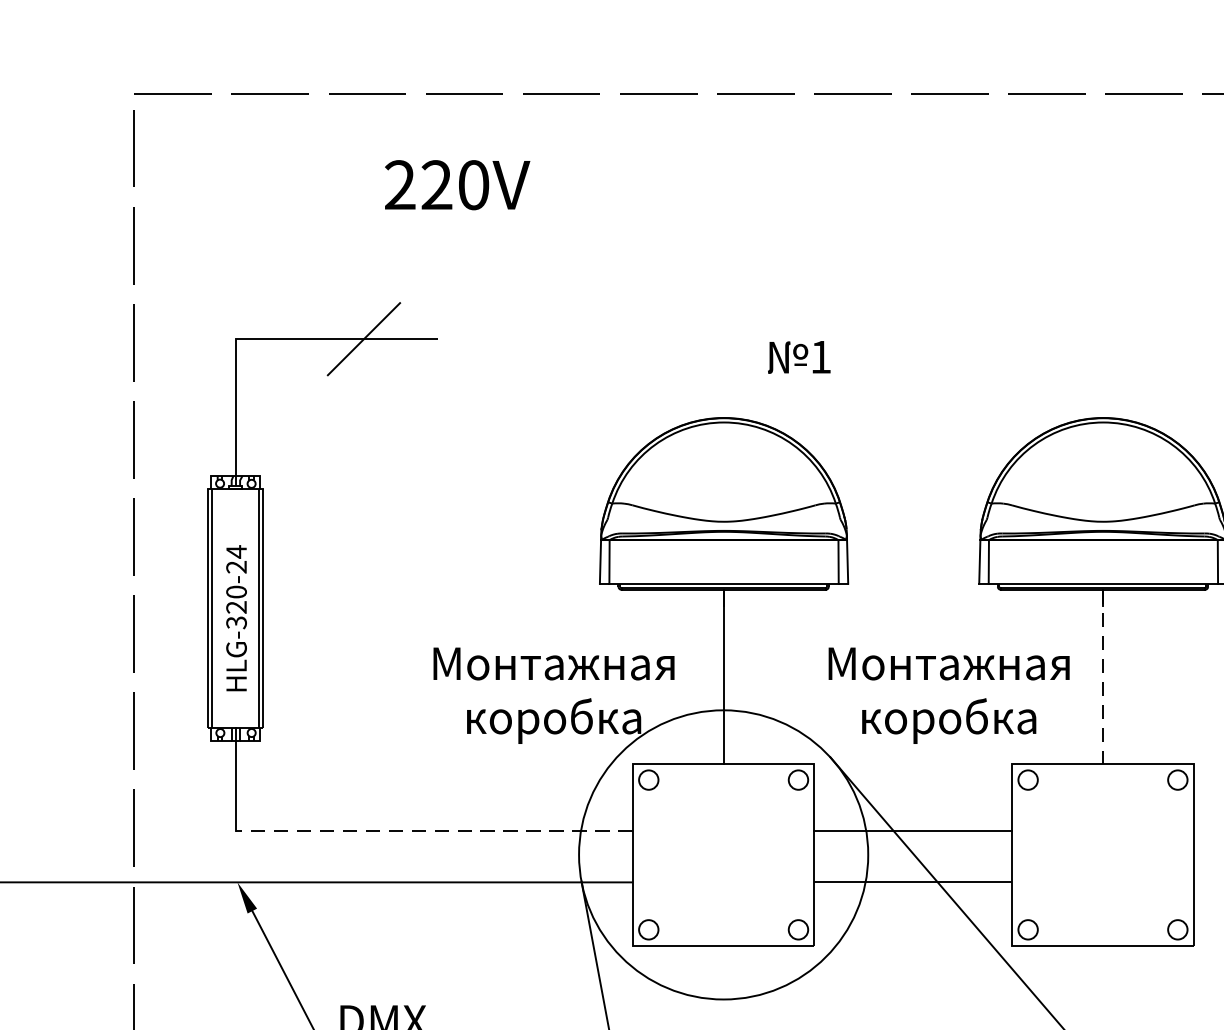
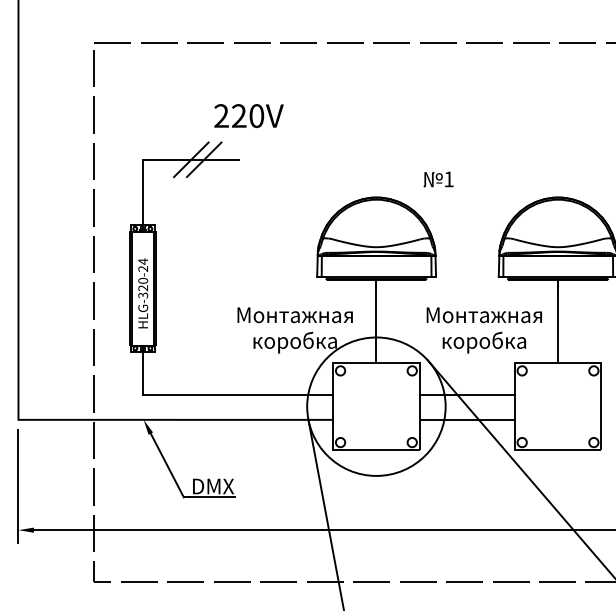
text: (456, 183) -> (248, 115), moved
line: (337, 338) -> (191, 159), added
text: (799, 357) -> (438, 179), moved
line: (1103, 676) -> (558, 321), dashed -> solid
line: (433, 831) -> (237, 395), dashed -> solid

